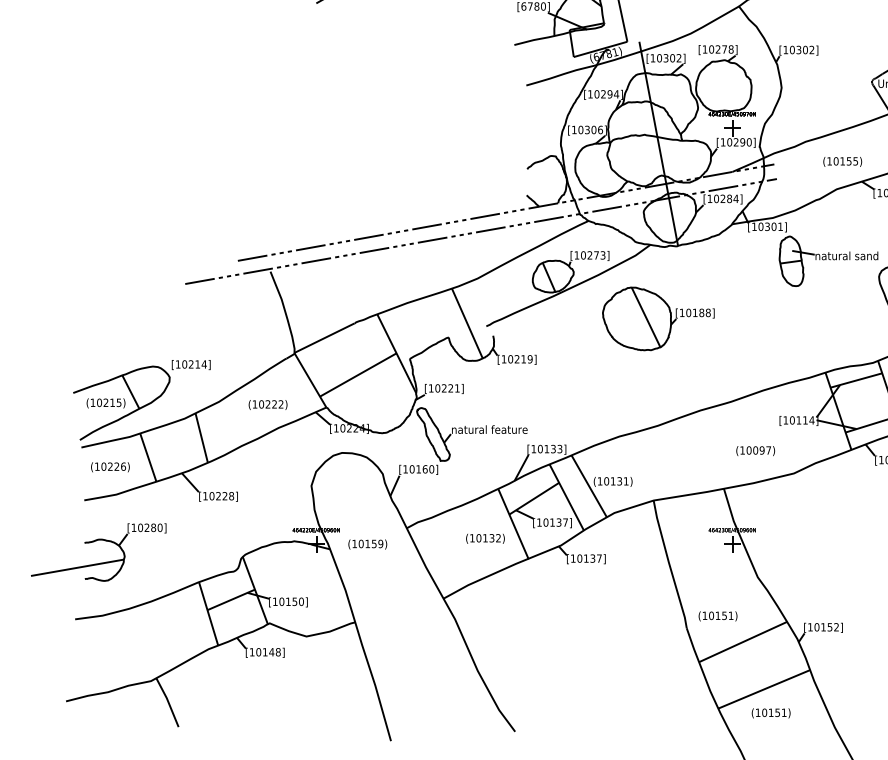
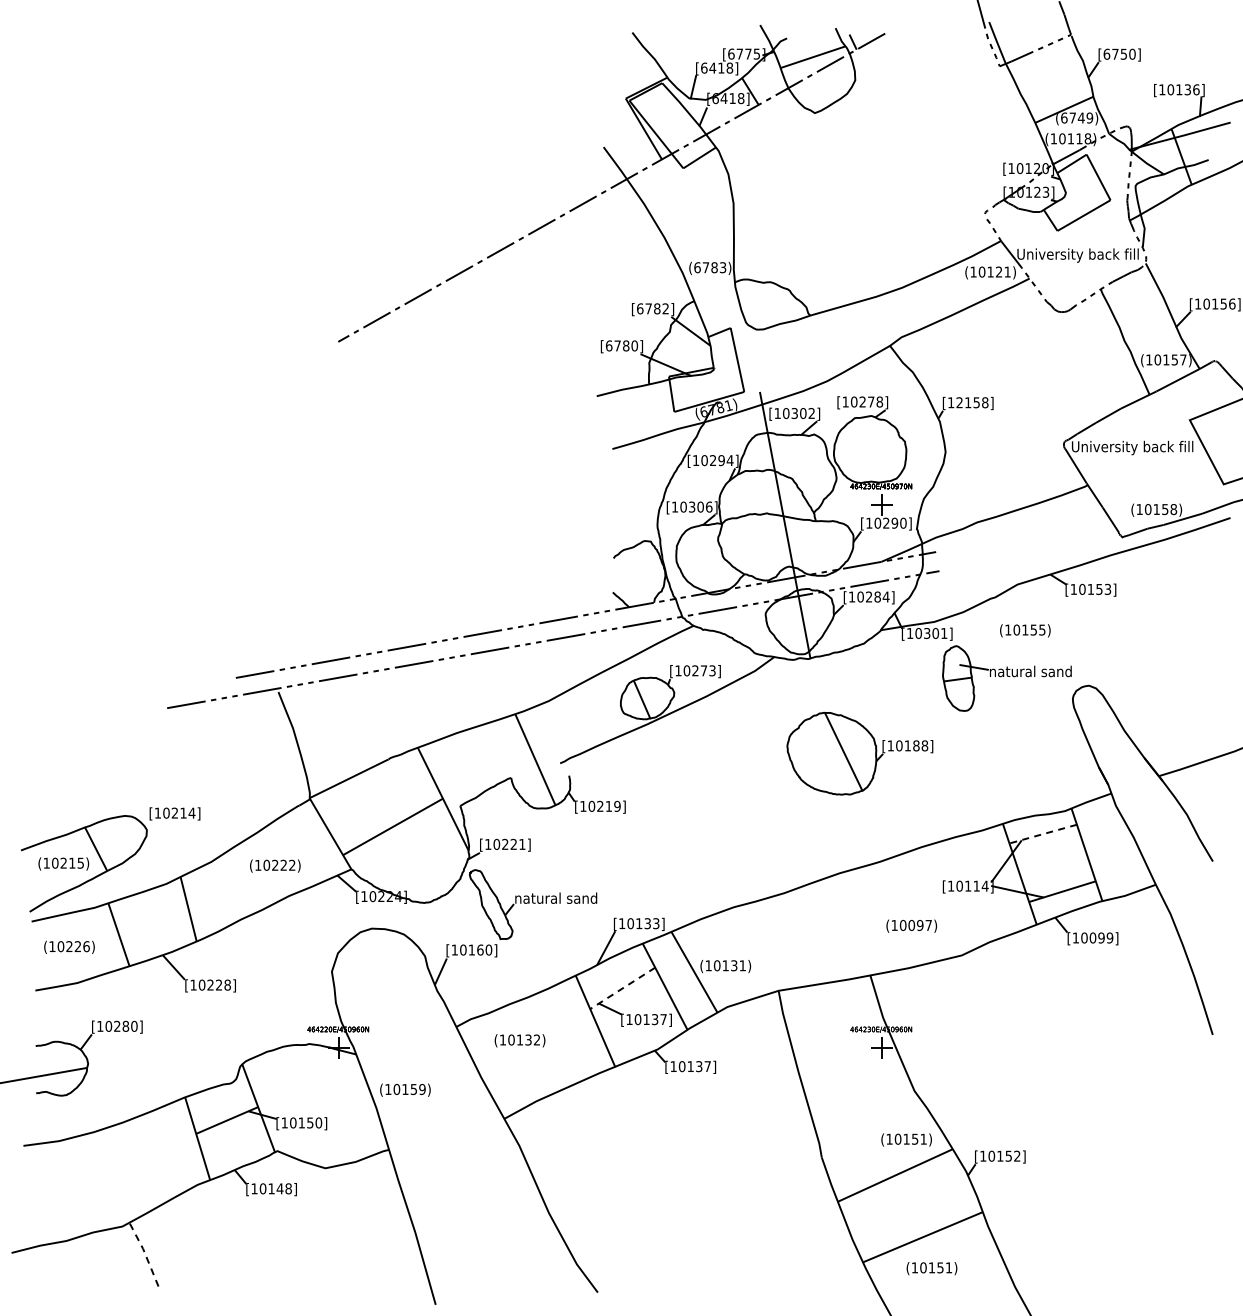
text: (802, 49) -> (972, 402), [10302] -> [12158]
text: (842, 161) -> (1025, 630), moved
part: (658, 318) -> (859, 753), moved
line: (855, 380) -> (1042, 834), solid -> dashed
text: (509, 429) -> (590, 897), natural feature -> natural sand
line: (534, 498) -> (622, 988), solid -> dashed
text: (485, 538) -> (519, 1040), moved
text: (367, 543) -> (405, 1089), moved
text: (717, 615) -> (906, 1139), moved
line: (167, 701) -> (144, 1253), solid -> dashed

